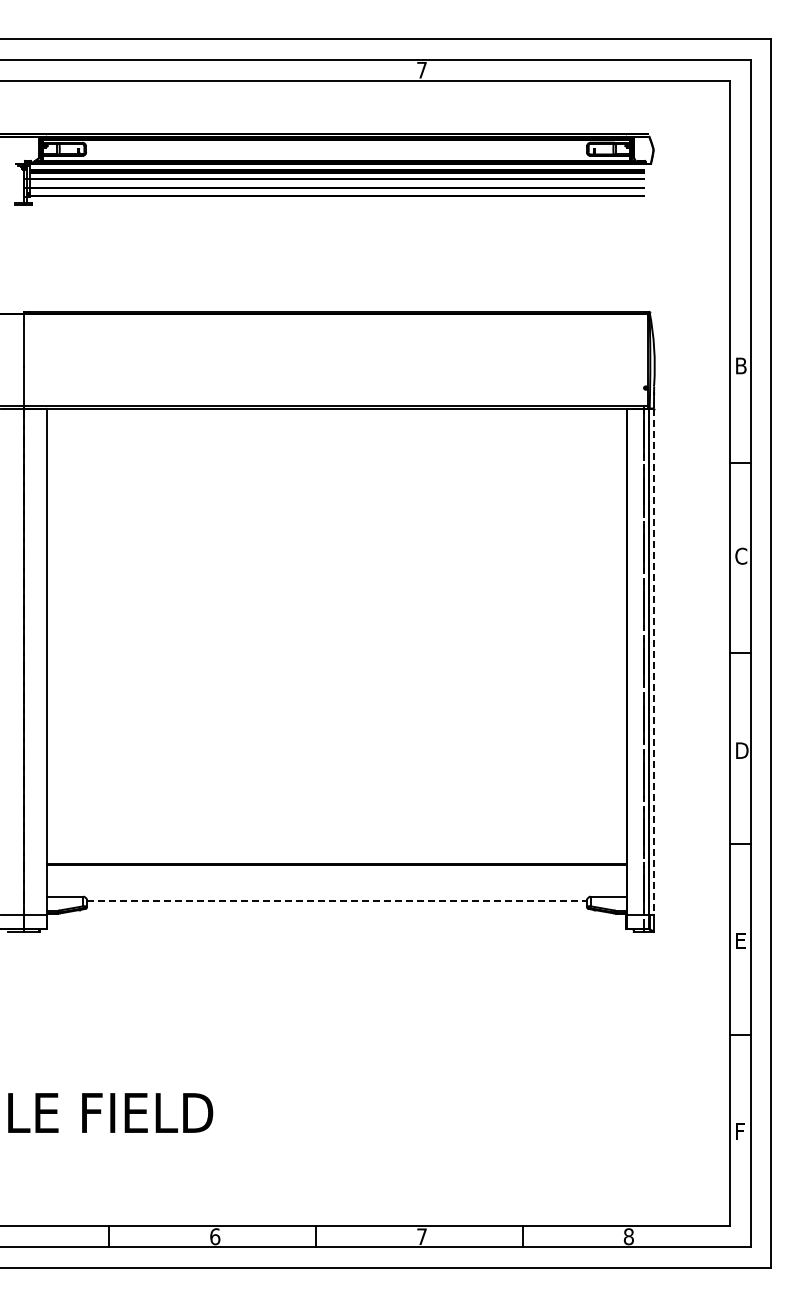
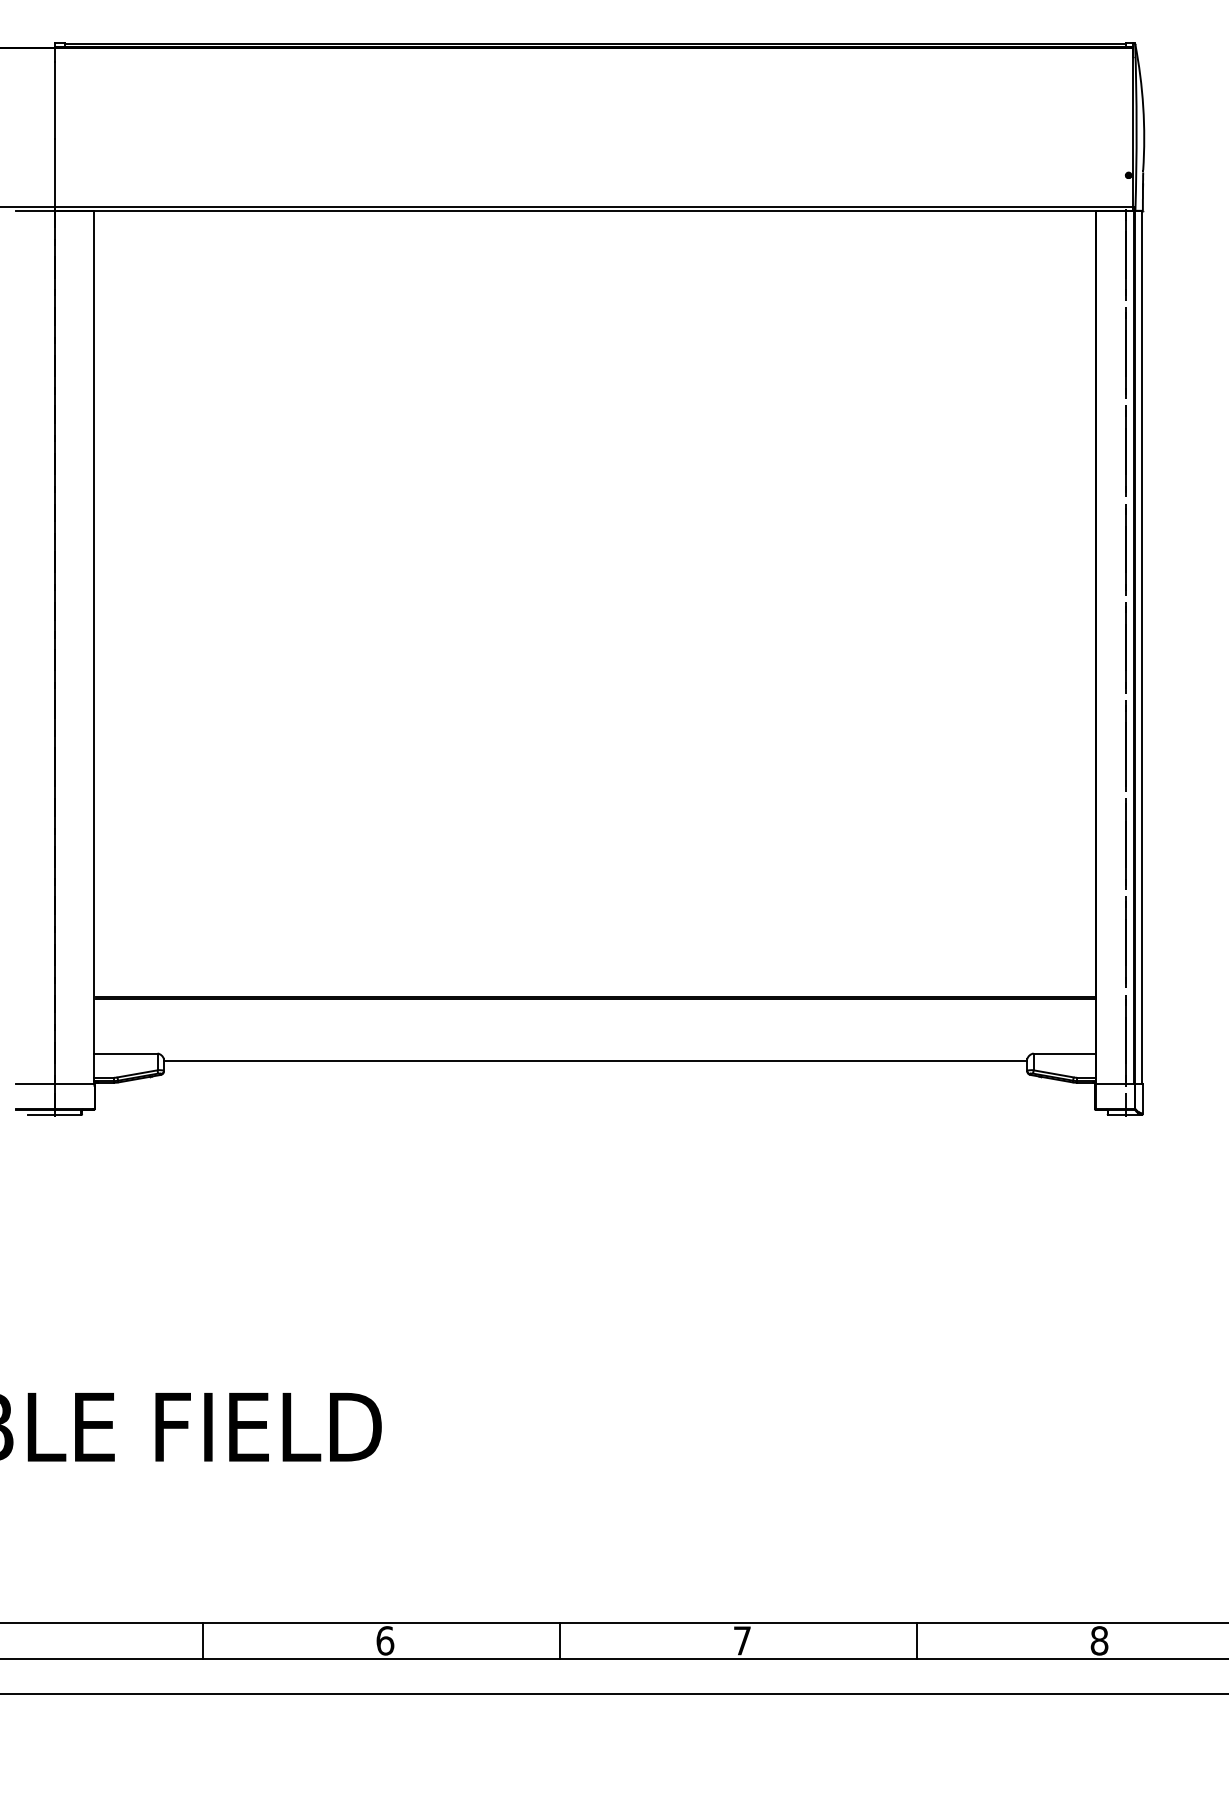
line: (653, 661) -> (1142, 647), dashed -> solid
line: (337, 900) -> (596, 1060), dashed -> solid

